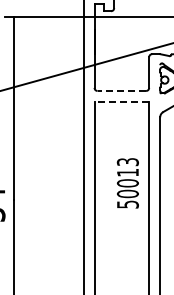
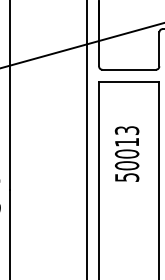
line: (121, 91) -> (128, 70), dashed -> solid
line: (121, 102) -> (128, 82), dashed -> solid
text: (127, 183) -> (126, 154), moved

